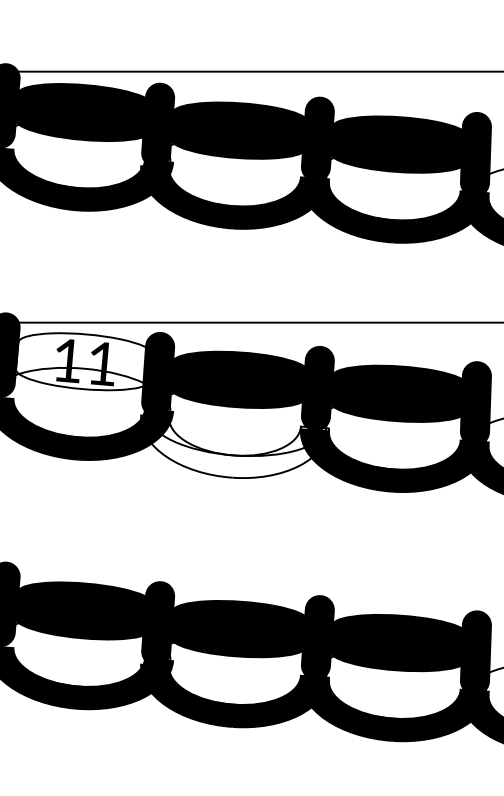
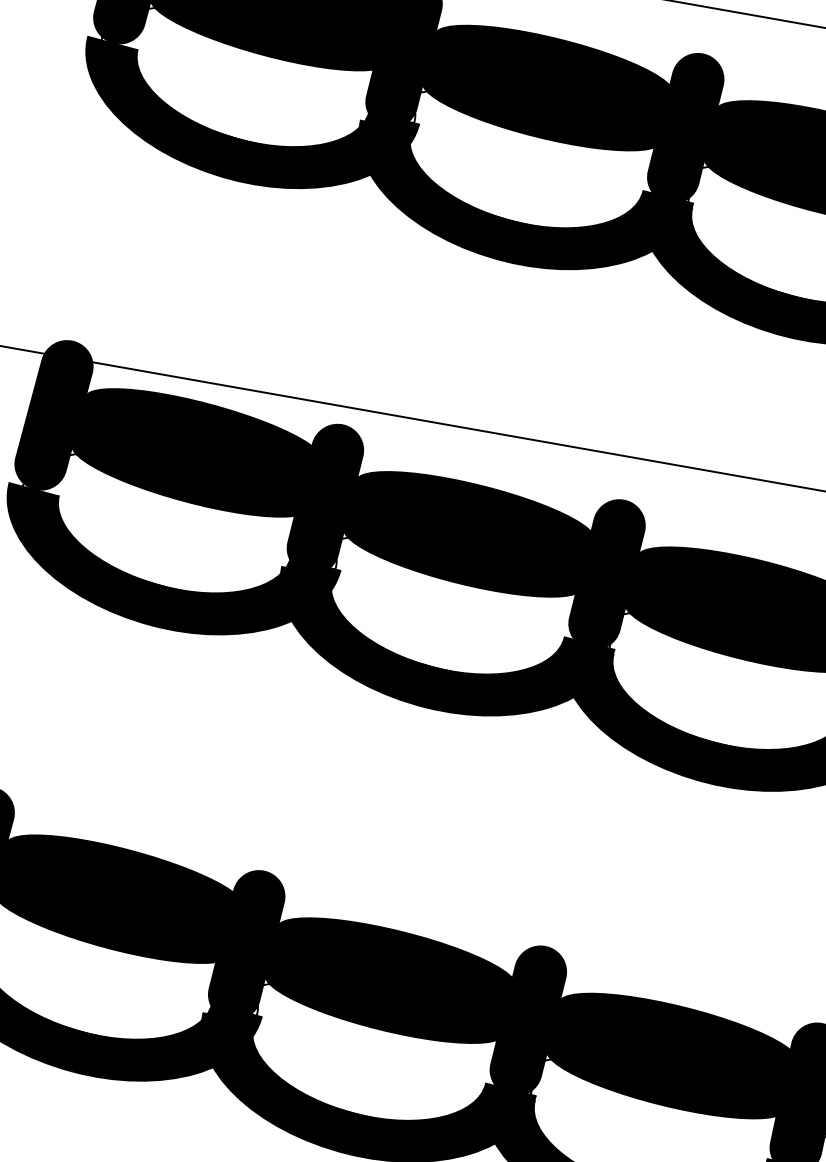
fill: (84, 361) -> (197, 452), added
fill: (235, 446) -> (441, 652), added

